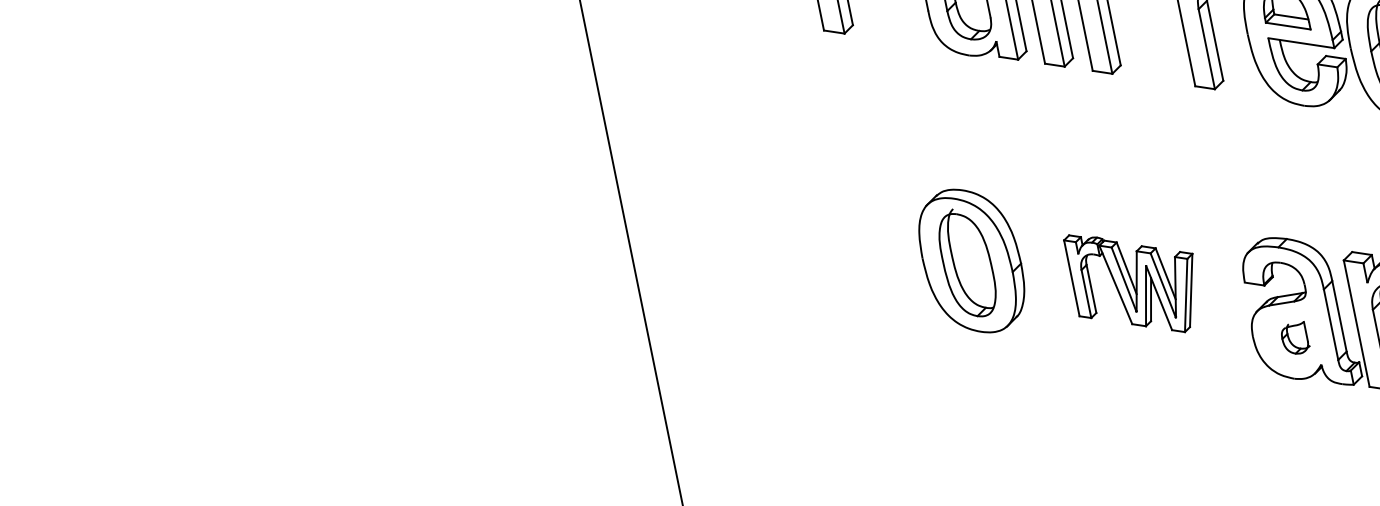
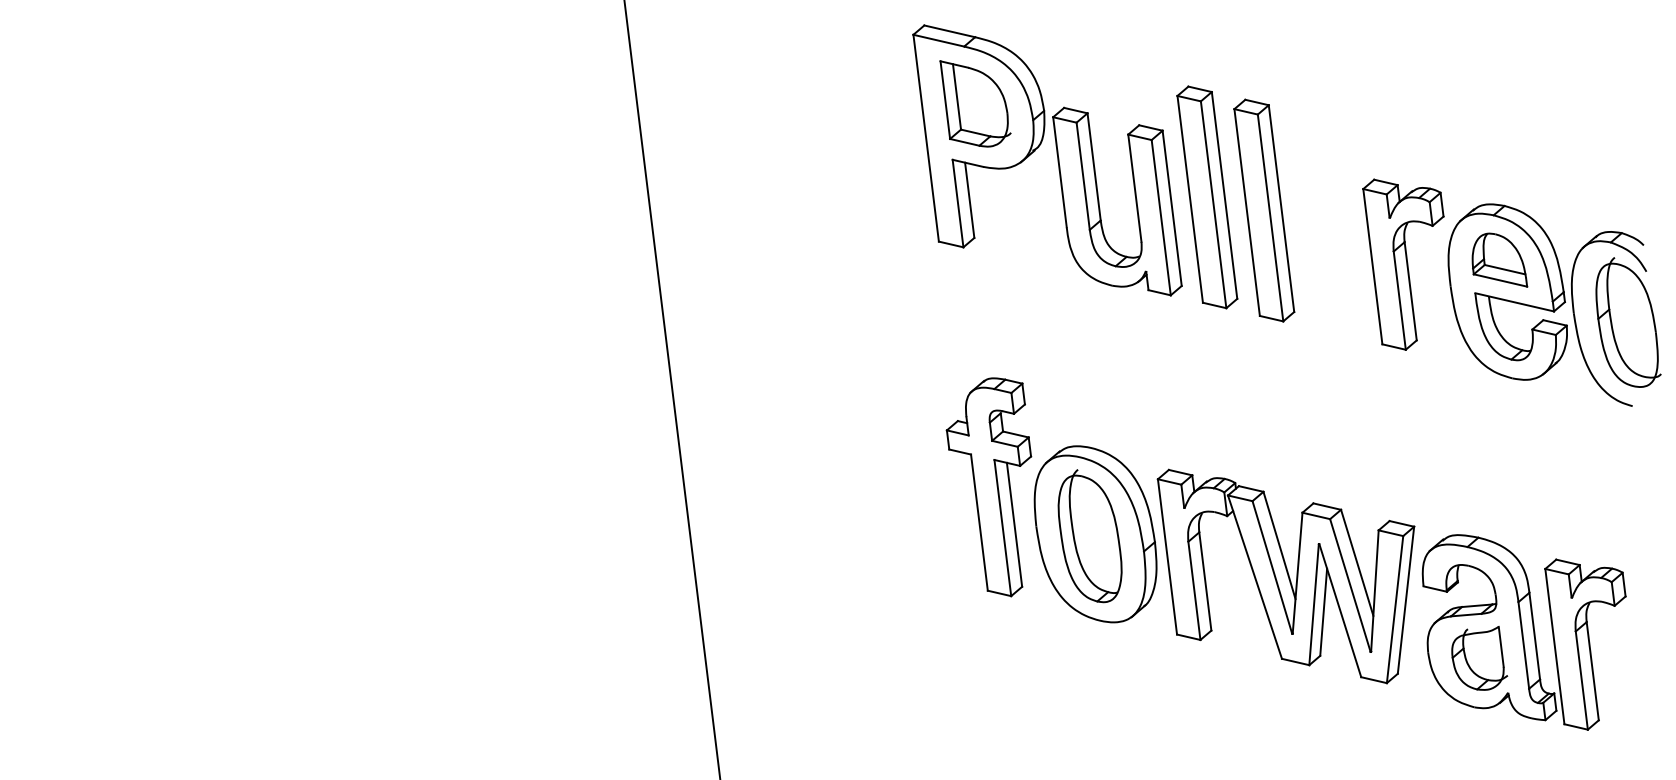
part: (880, 229) -> (988, 487), added
part: (1130, 283) -> (1285, 576), size x1.67
part: (1295, 338) -> (1479, 658), size x1.67

